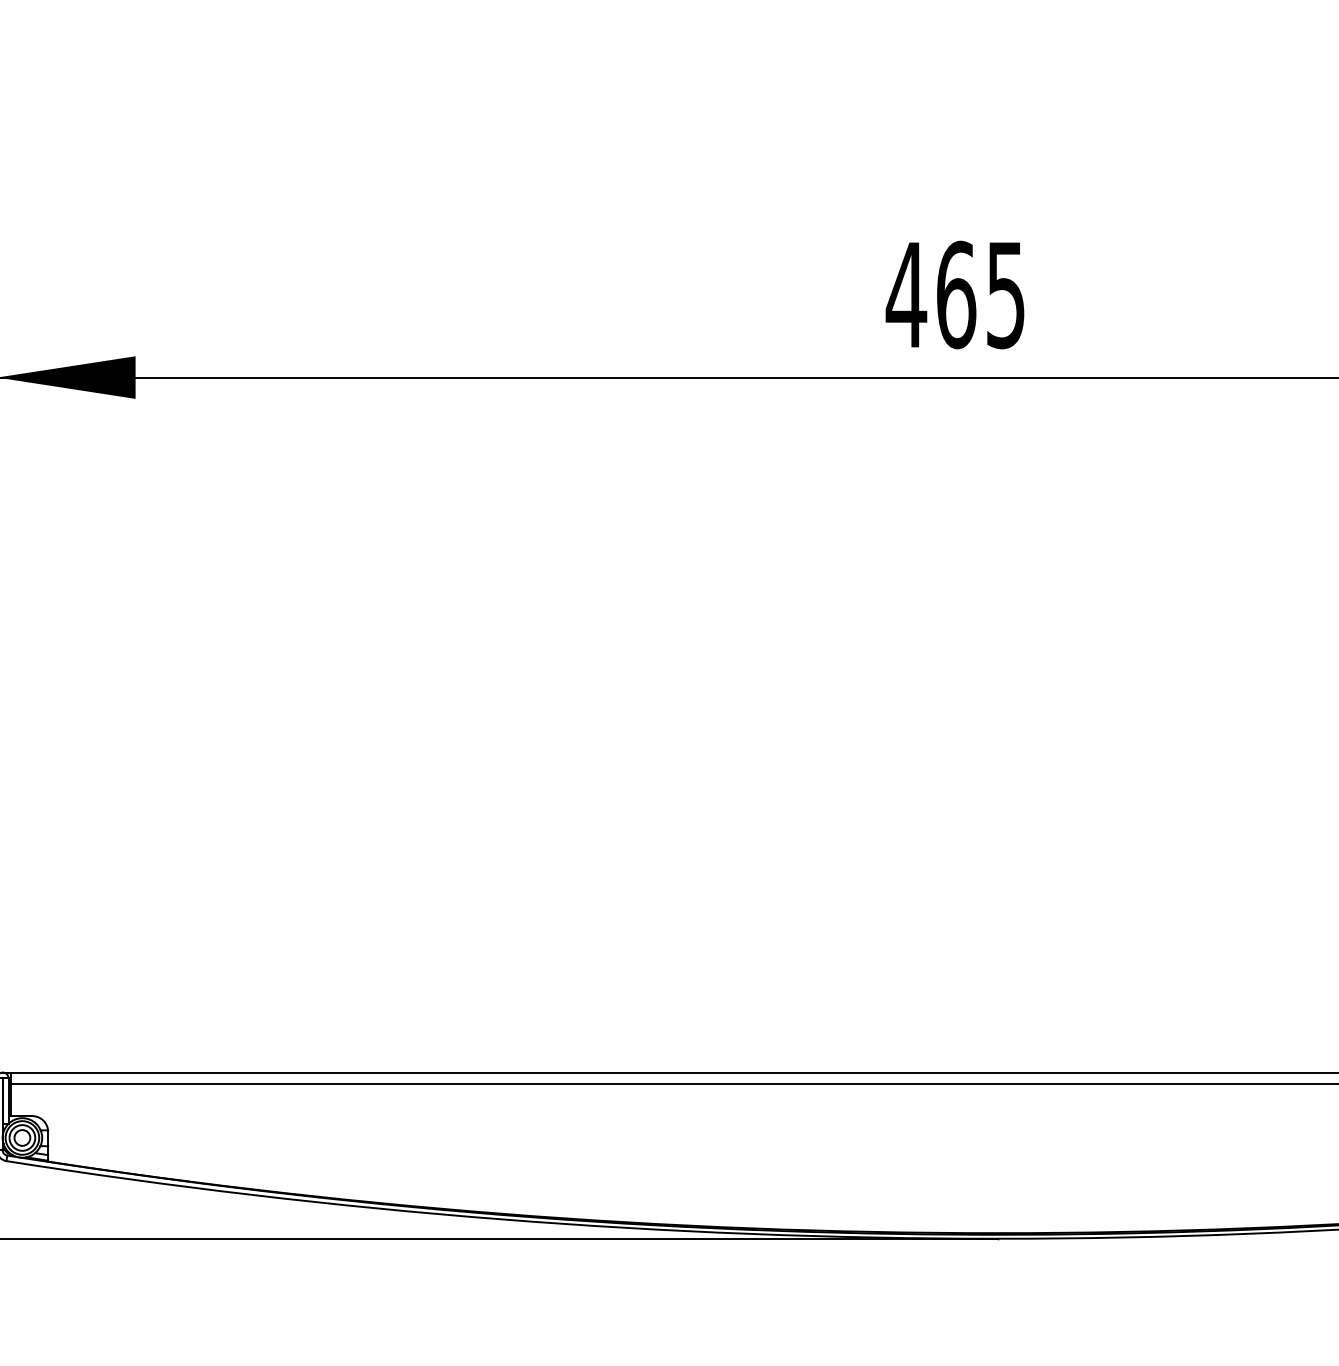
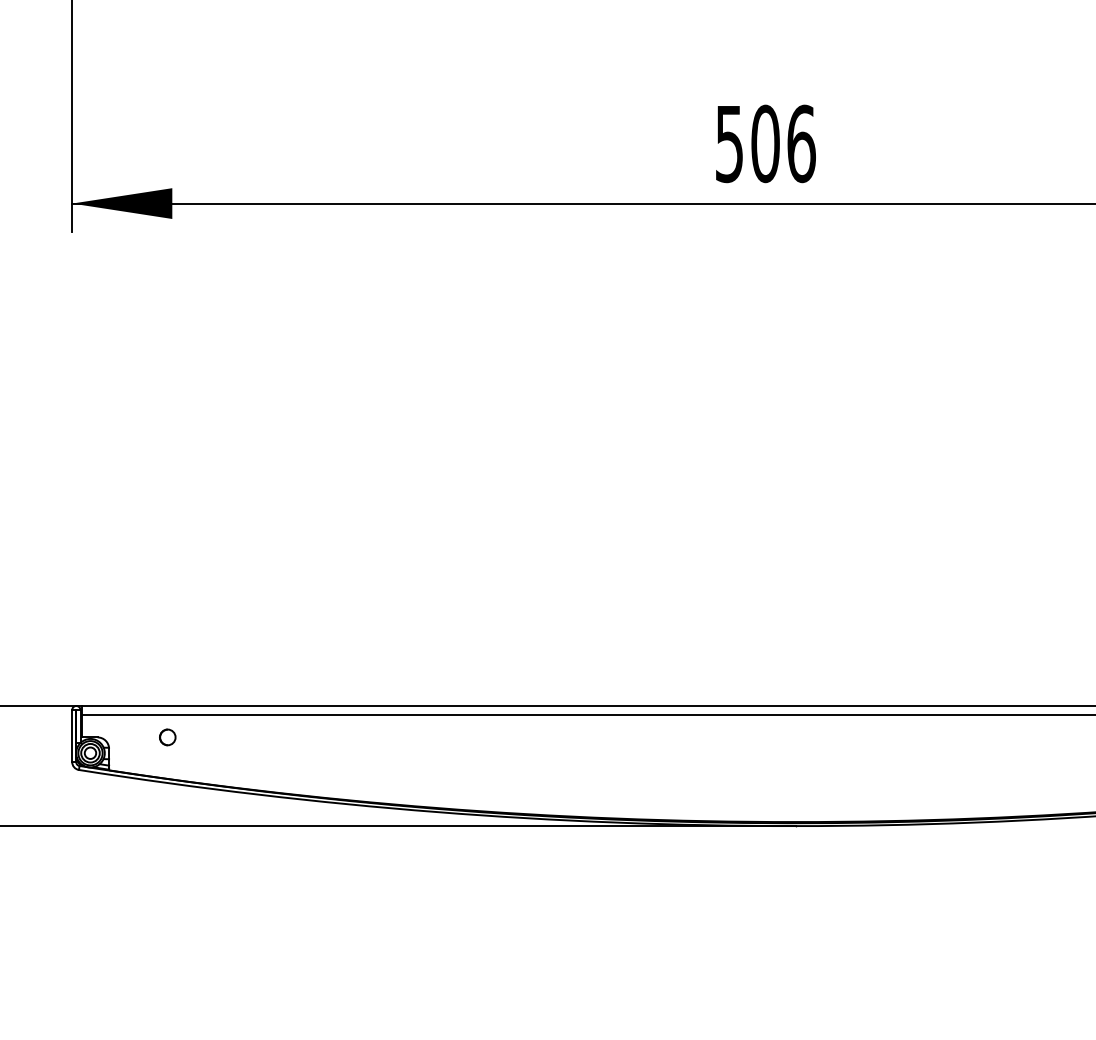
text: (954, 294) -> (764, 143), 465 -> 506
part: (128, 1116) -> (167, 737), added

